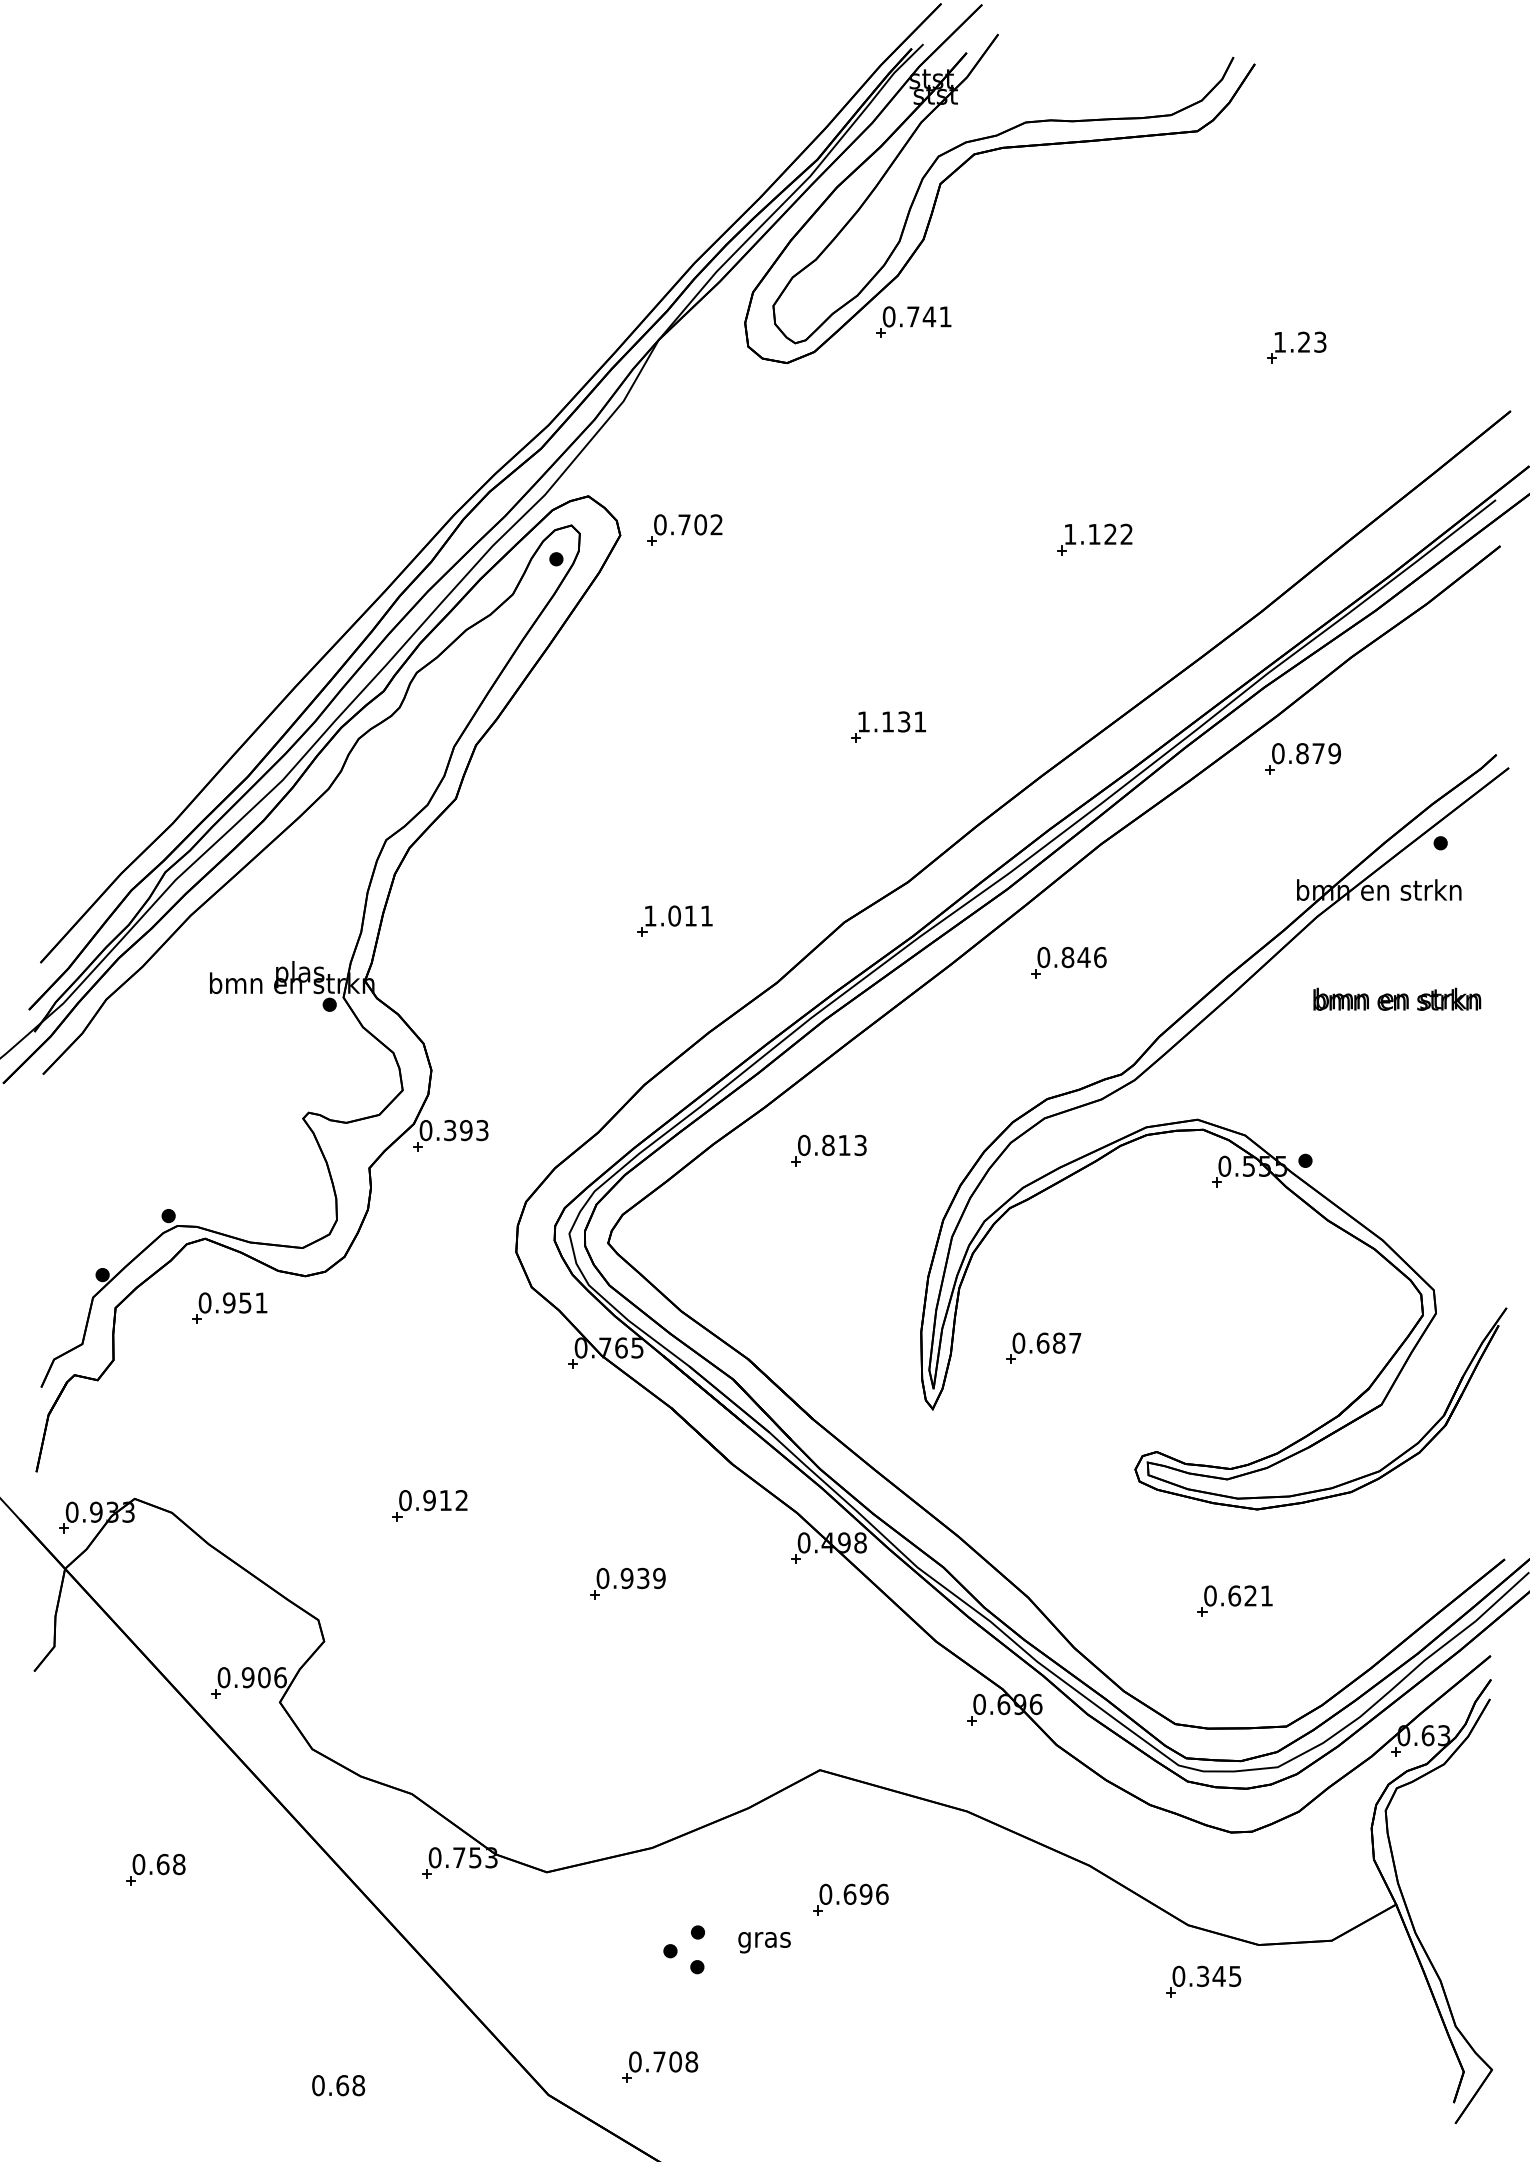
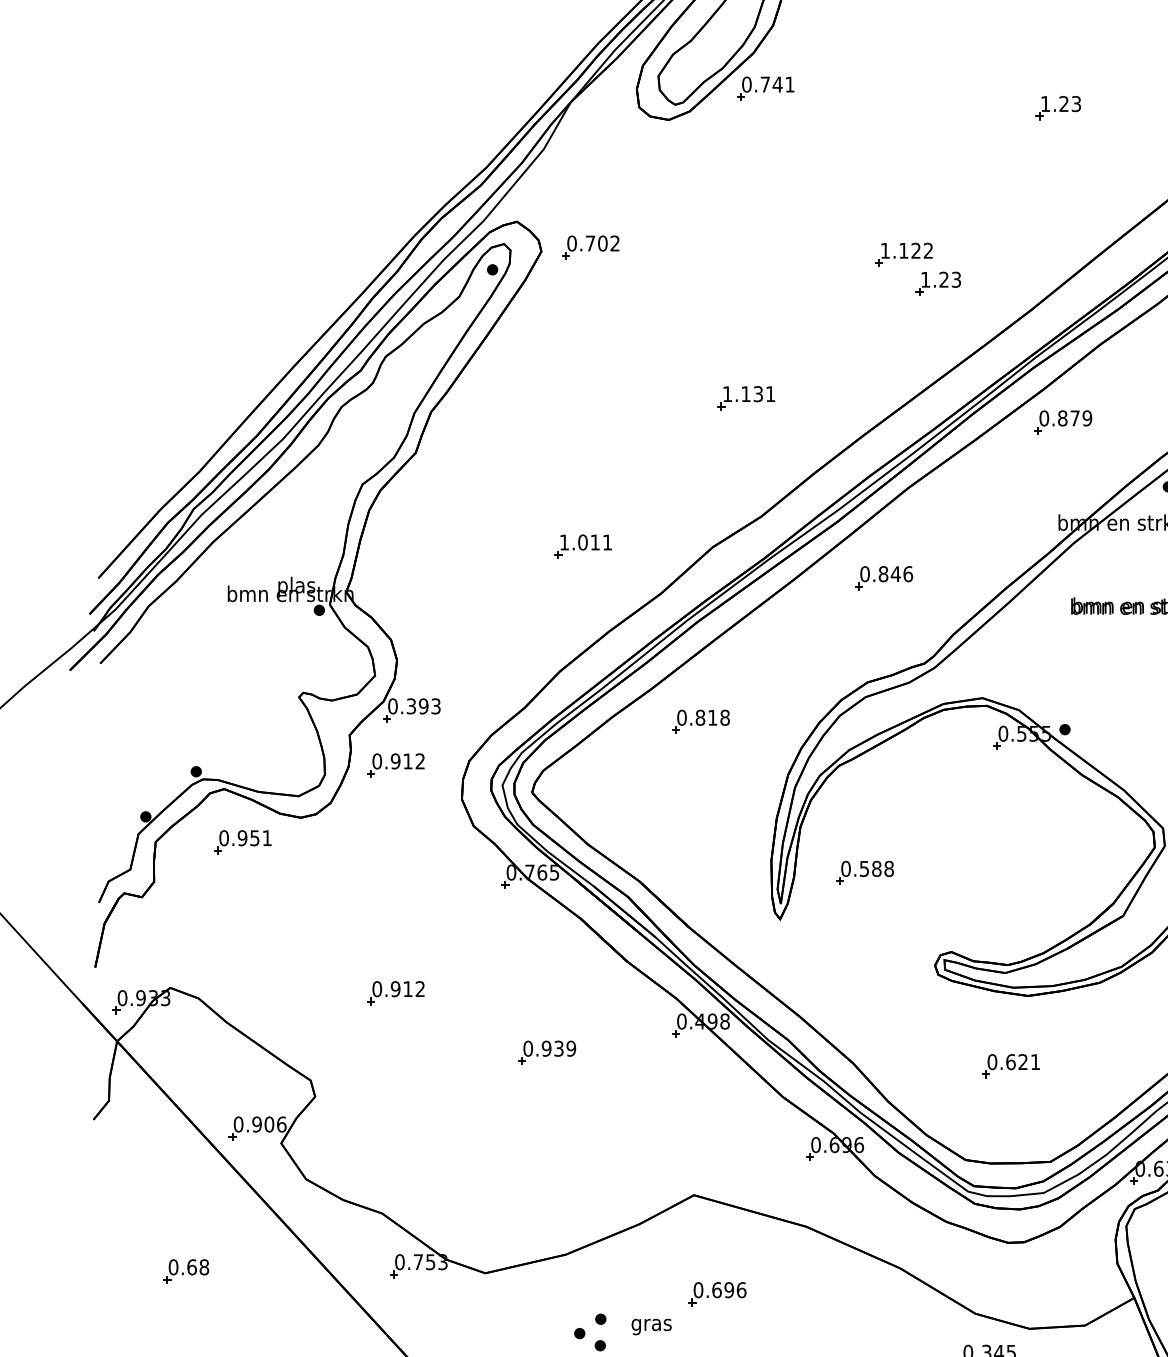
part: (1139, 577) -> (938, 283), added
text: (860, 1145) -> (724, 717), 0.813 -> 0.818
part: (429, 1207) -> (395, 765), added
text: (1058, 1342) -> (876, 868), 0.687 -> 0.588

